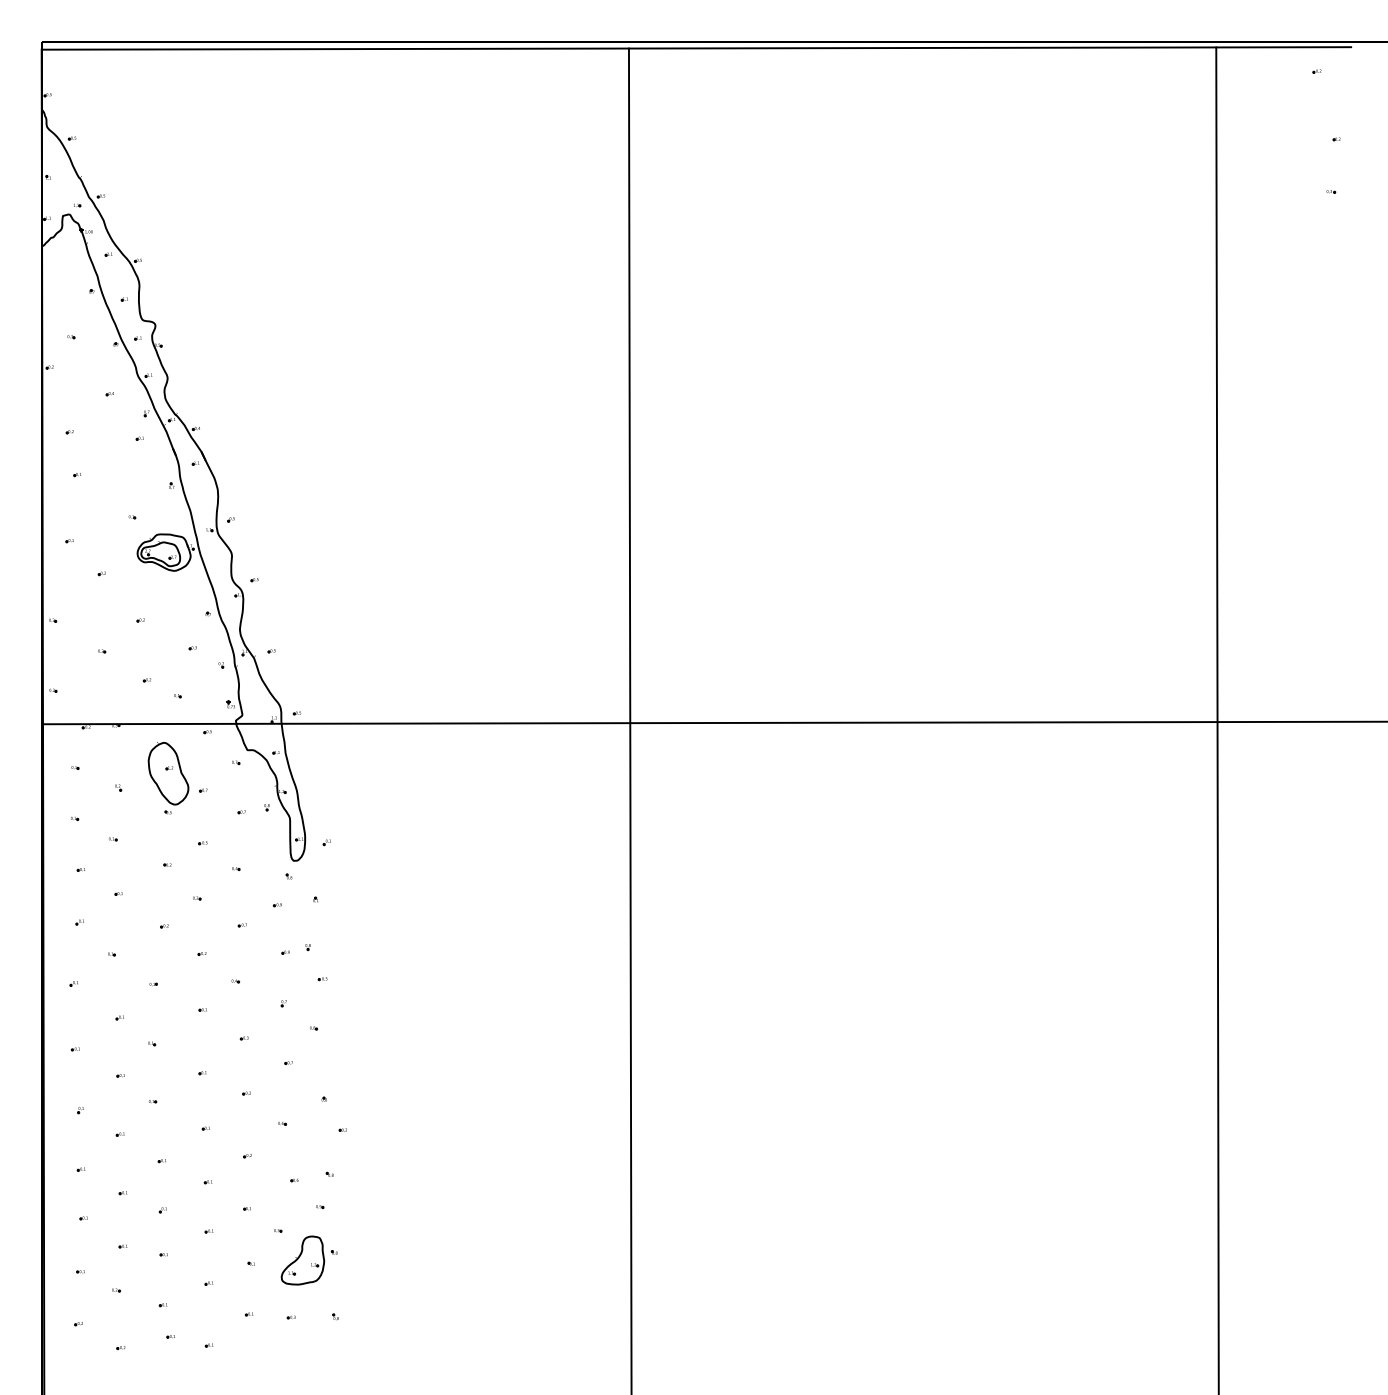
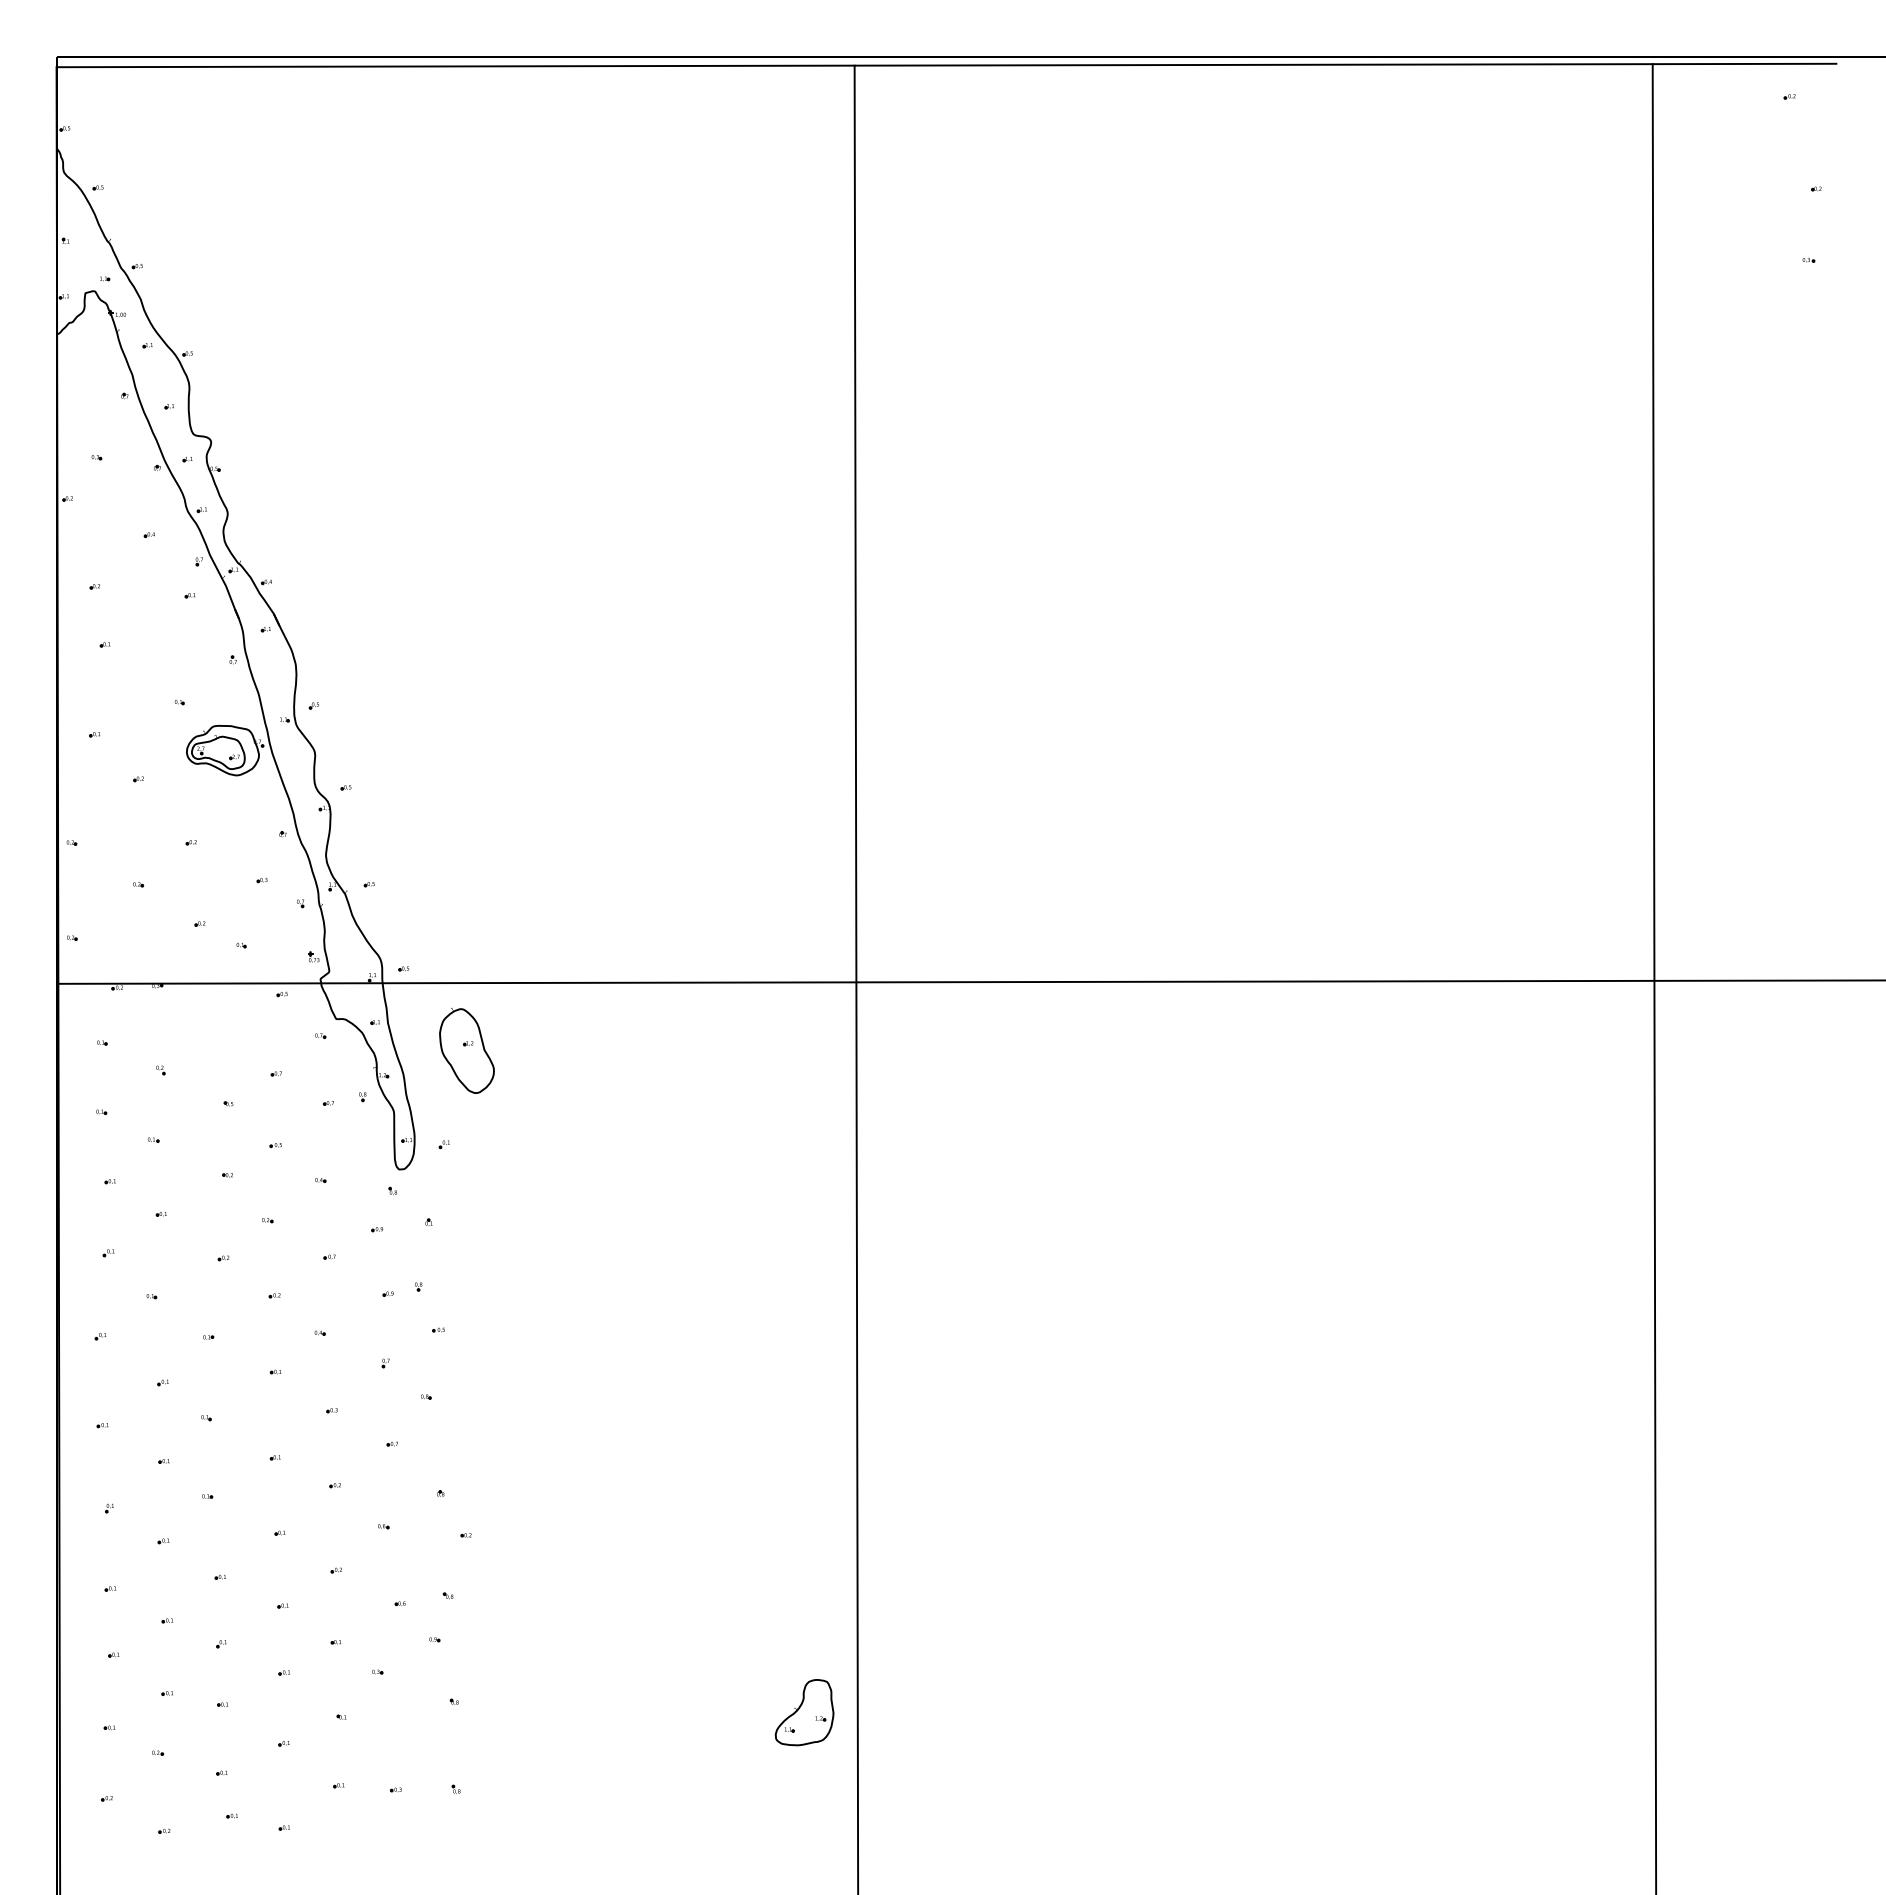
part: (168, 773) -> (466, 1050), moved
part: (302, 1260) -> (804, 1712), moved

